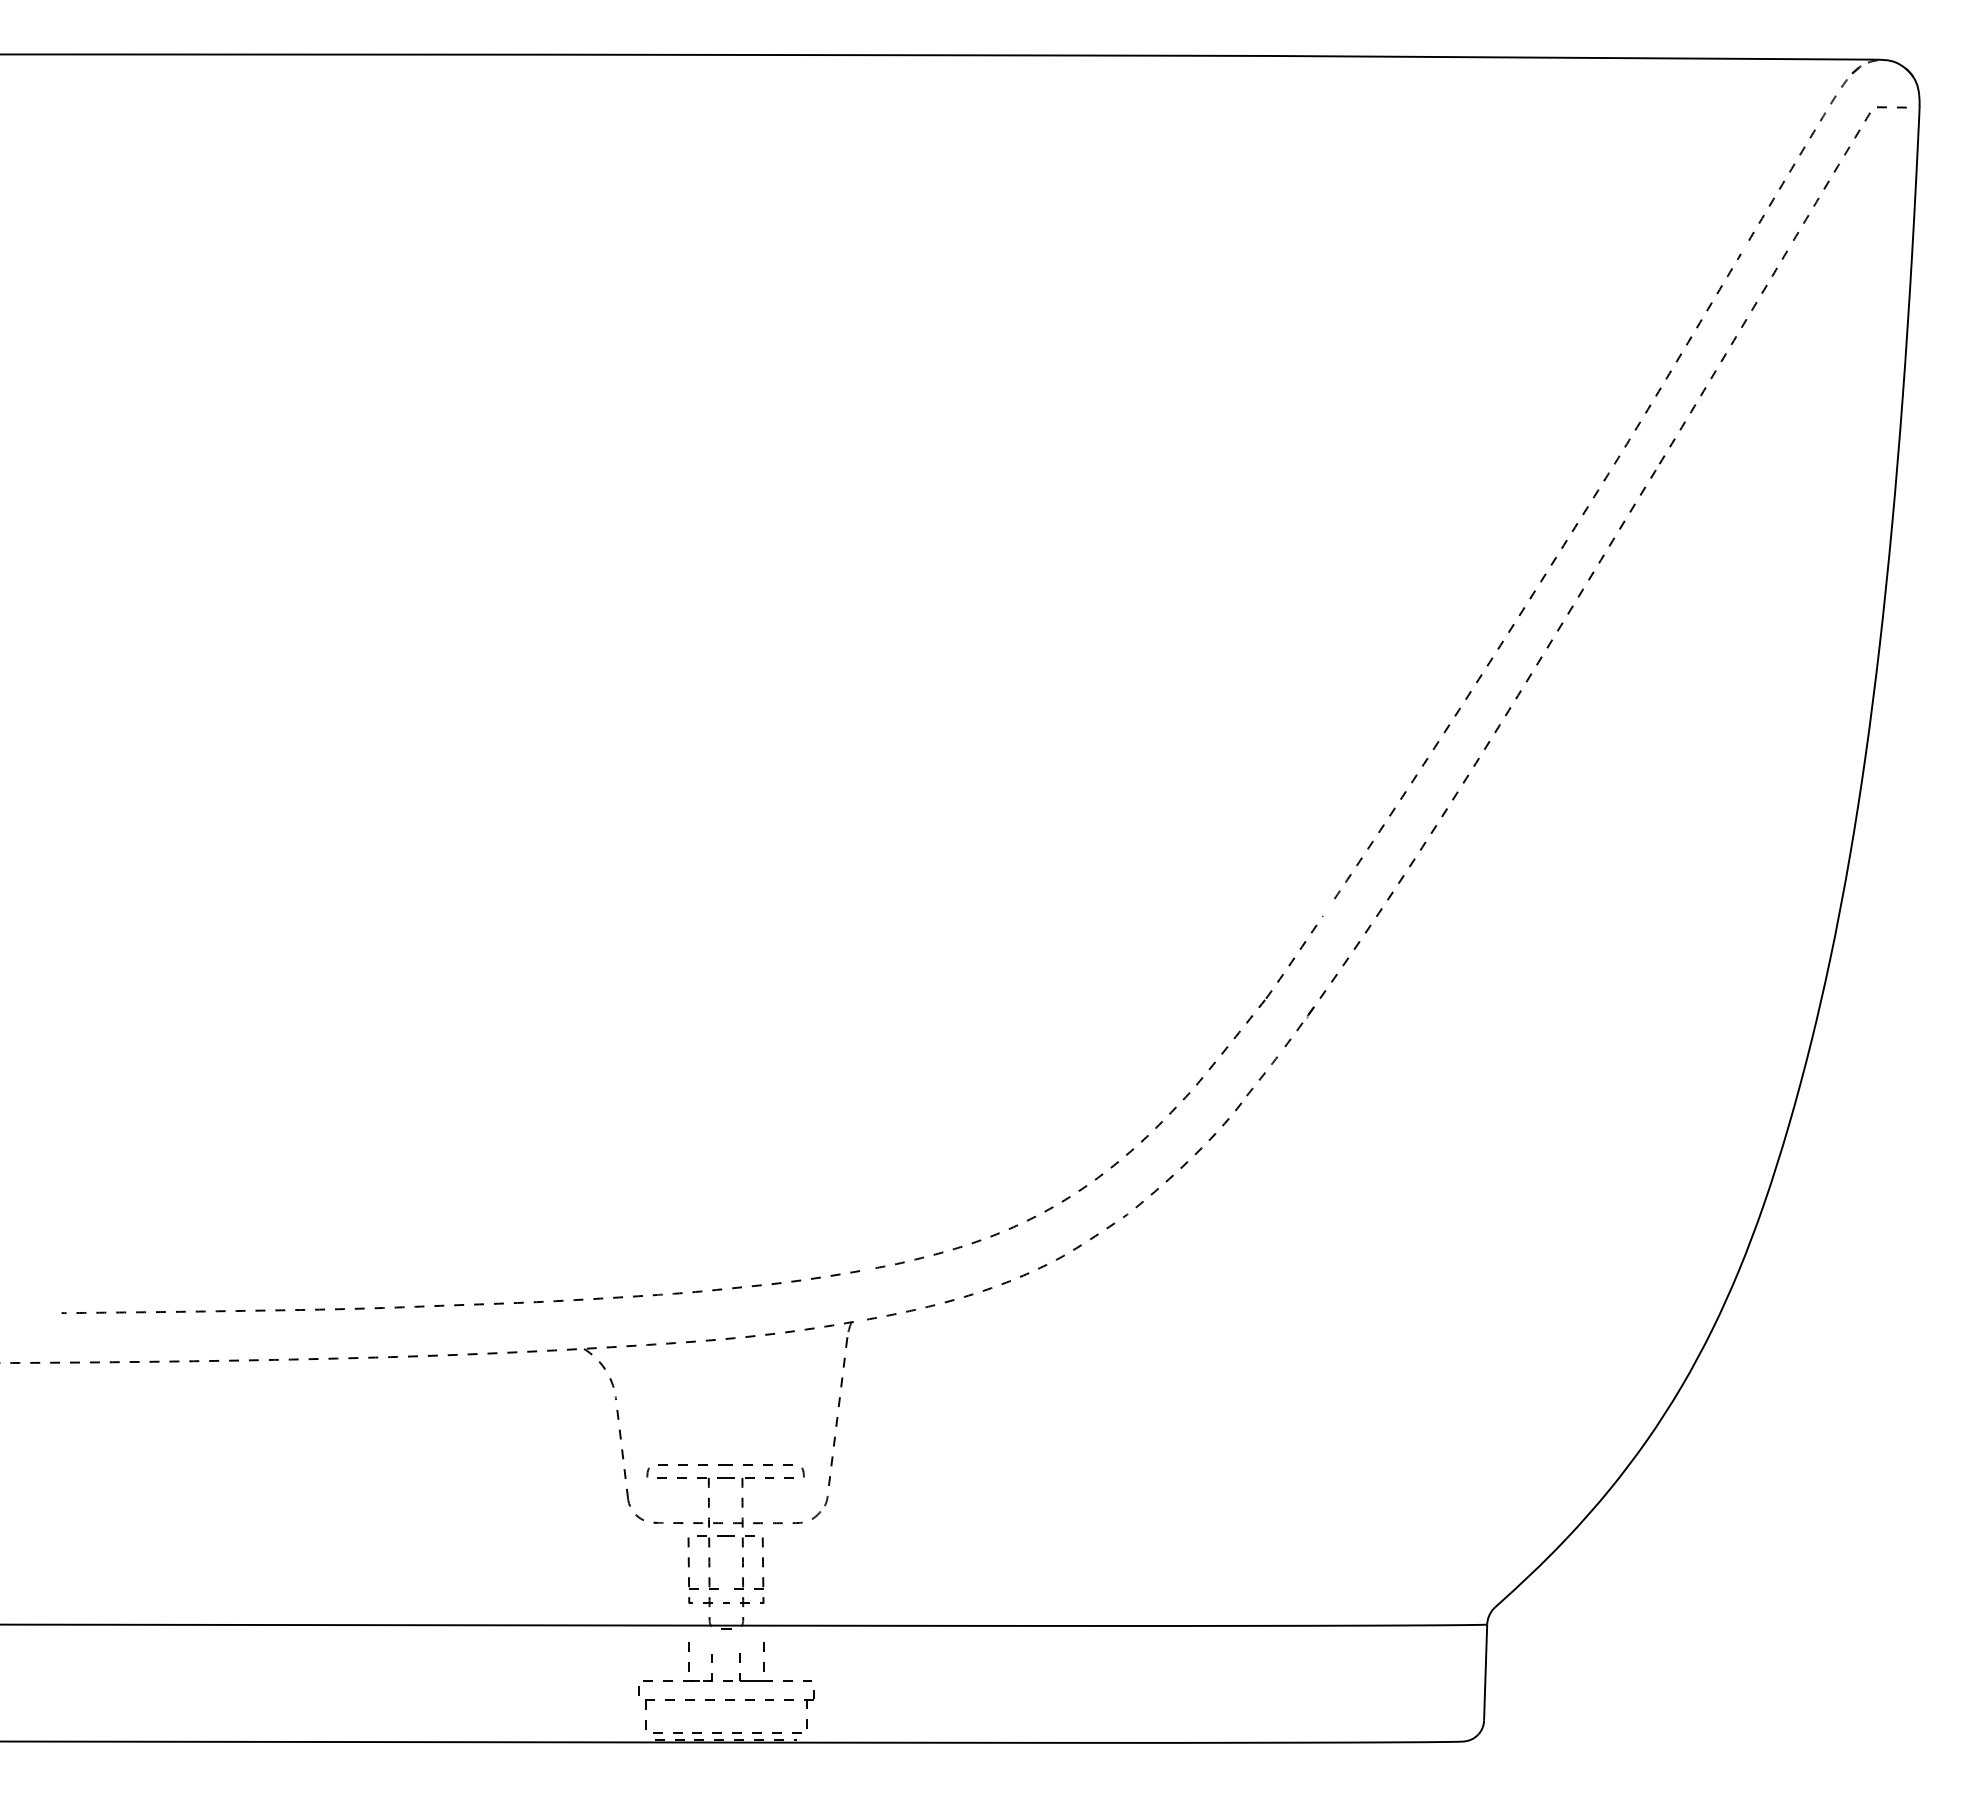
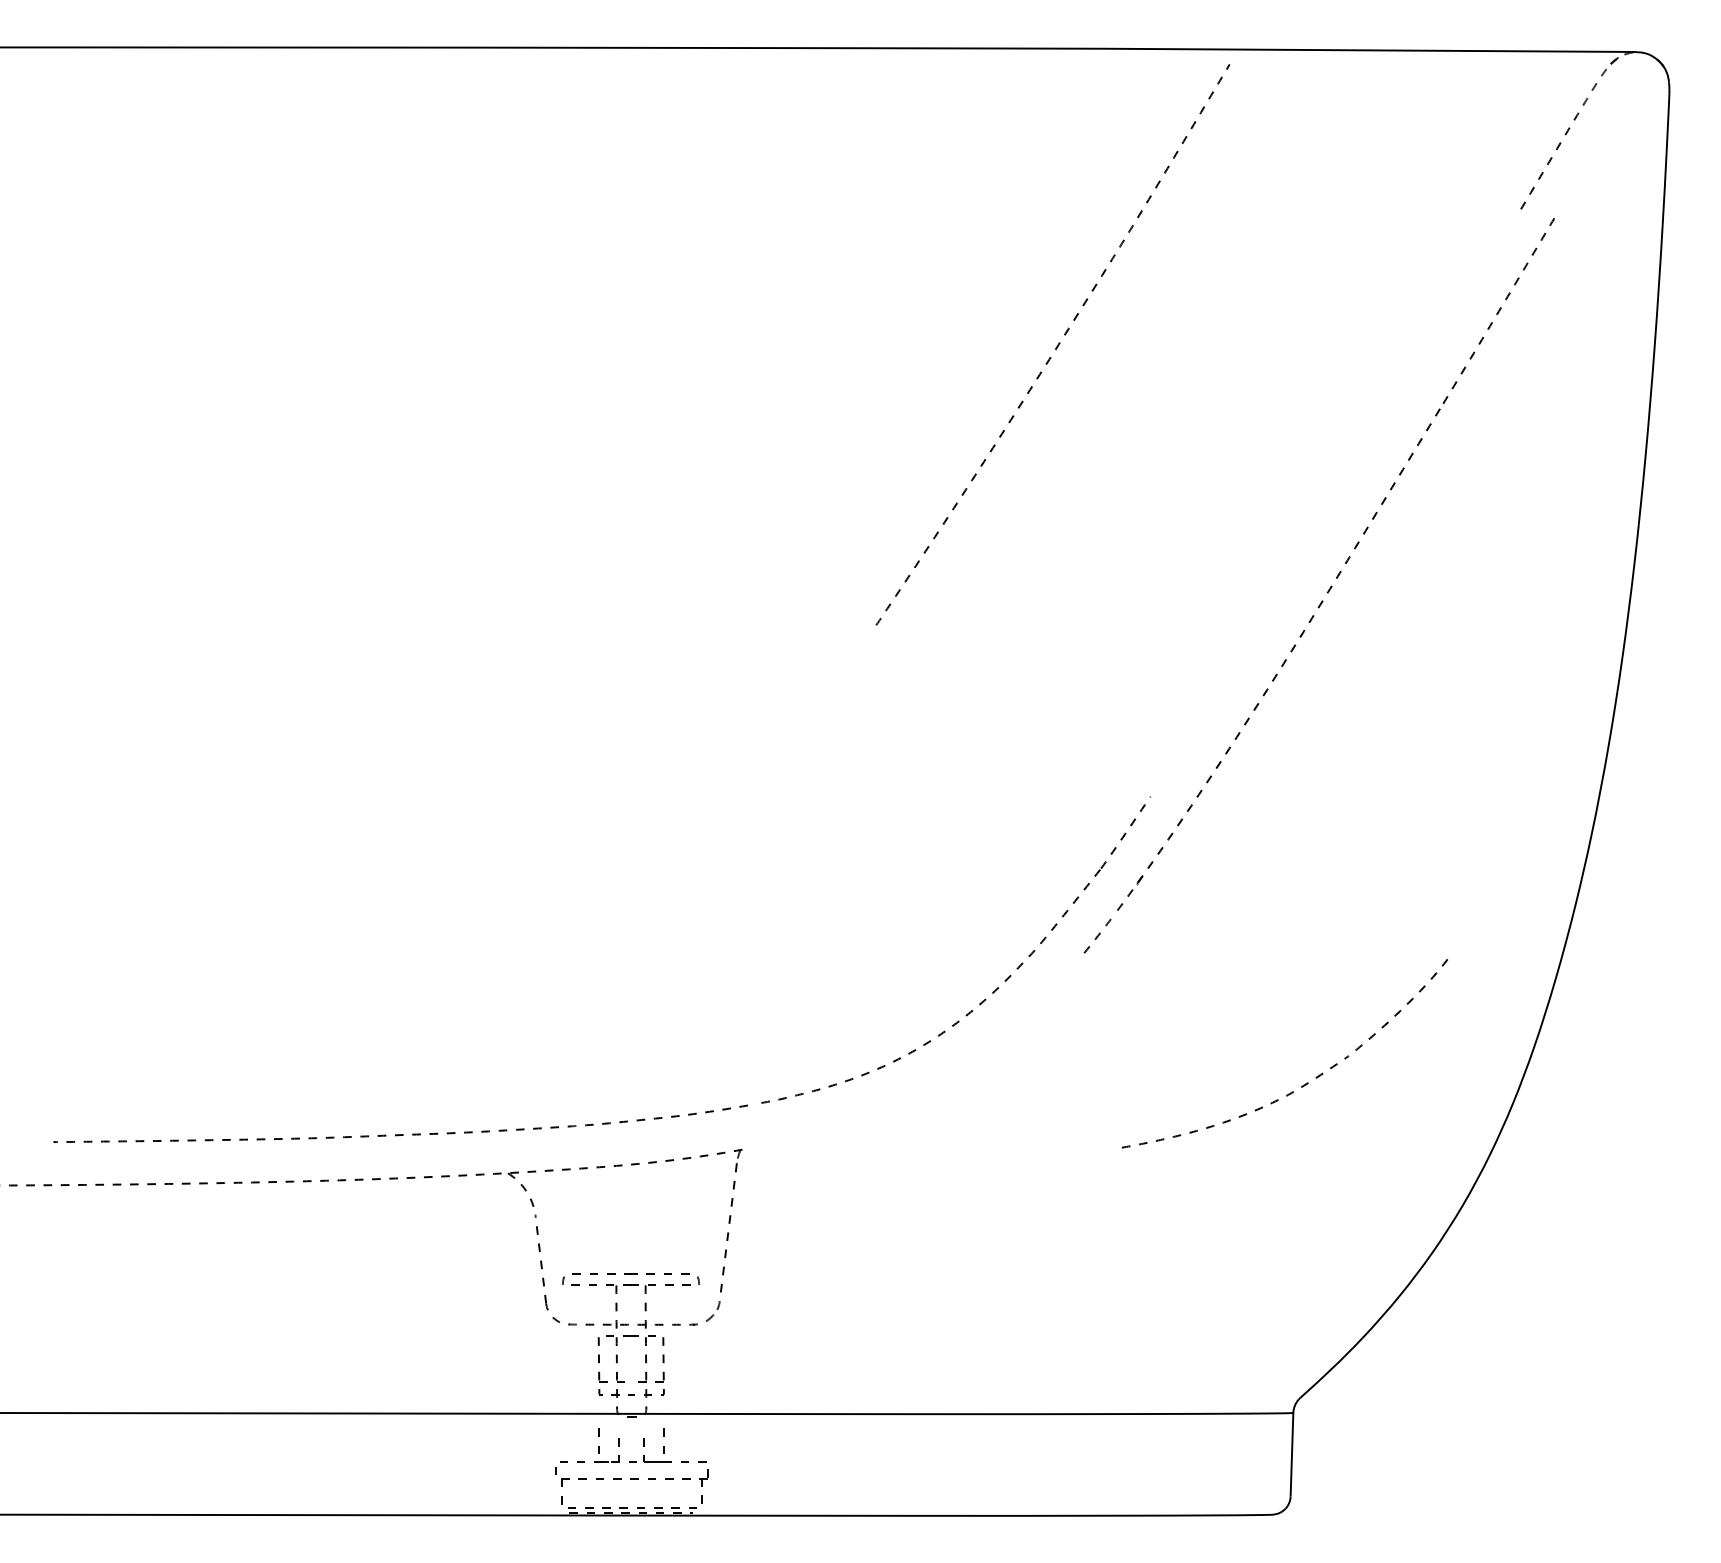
part: (1838, 167) -> (1598, 145), removed
part: (1537, 576) -> (1052, 344), moved
part: (1078, 1245) -> (1305, 1083), moved

